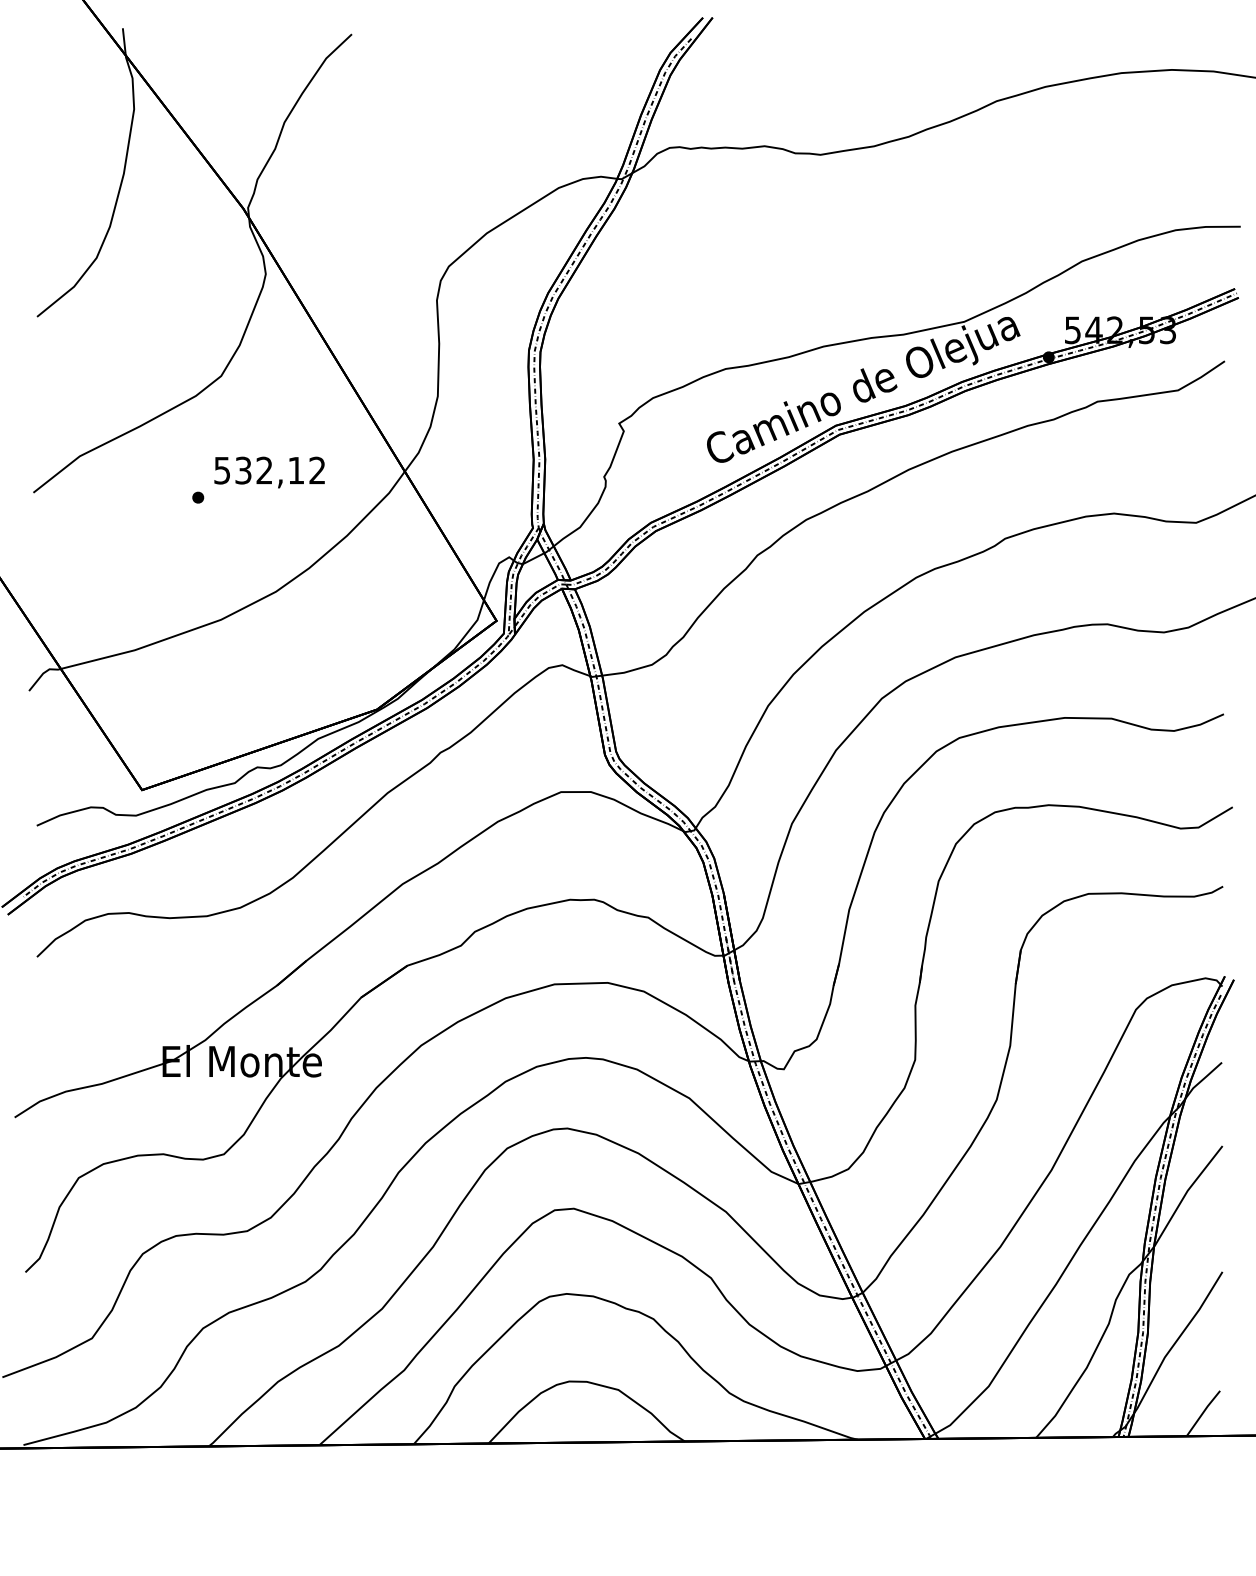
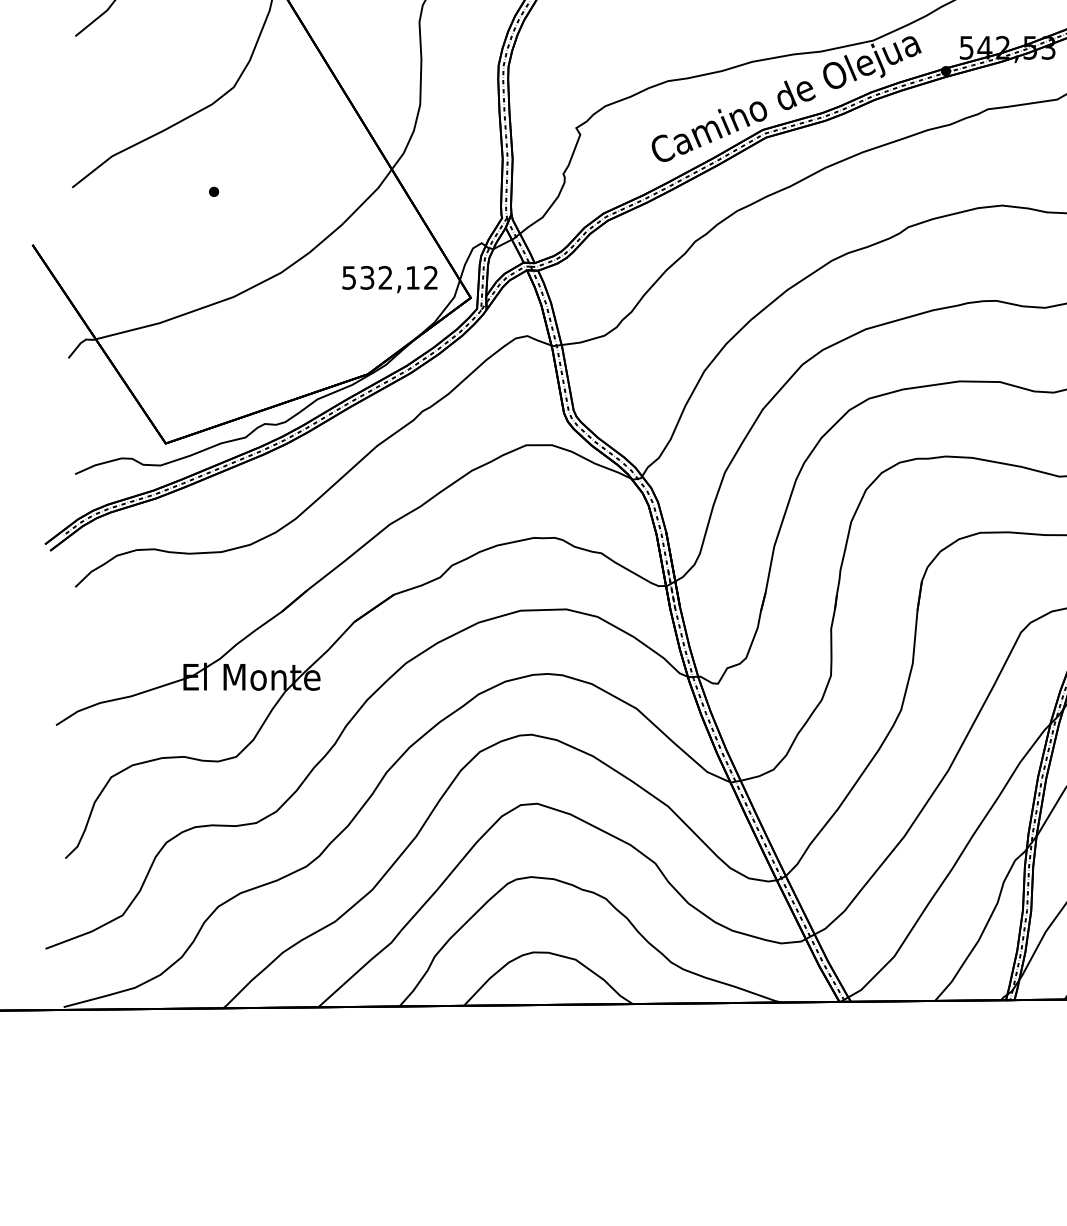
text: (269, 472) -> (389, 279), moved

